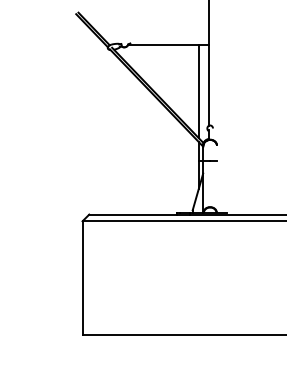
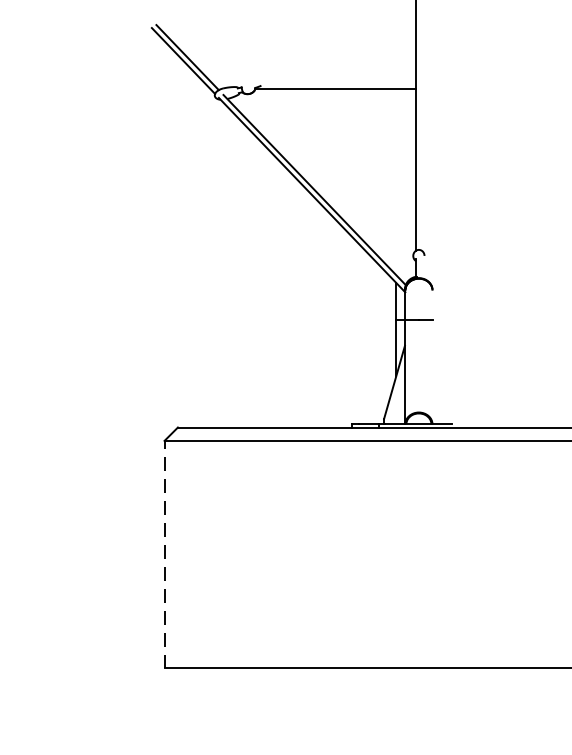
line: (198, 91) -> (395, 182), removed
line: (82, 277) -> (164, 552), solid -> dashed

